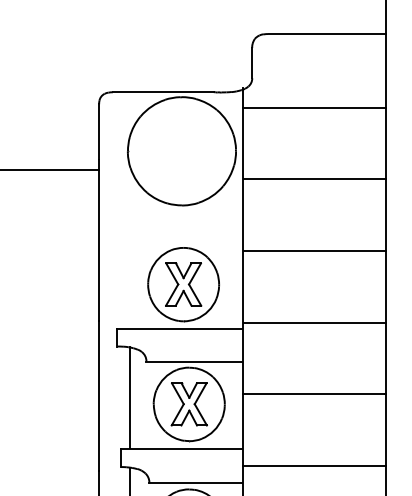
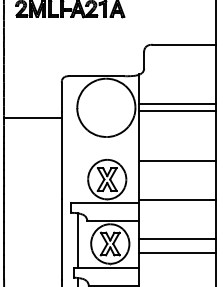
line: (314, 107) -> (177, 104), moved
line: (314, 178) -> (177, 110), moved
line: (314, 466) -> (177, 253), moved

